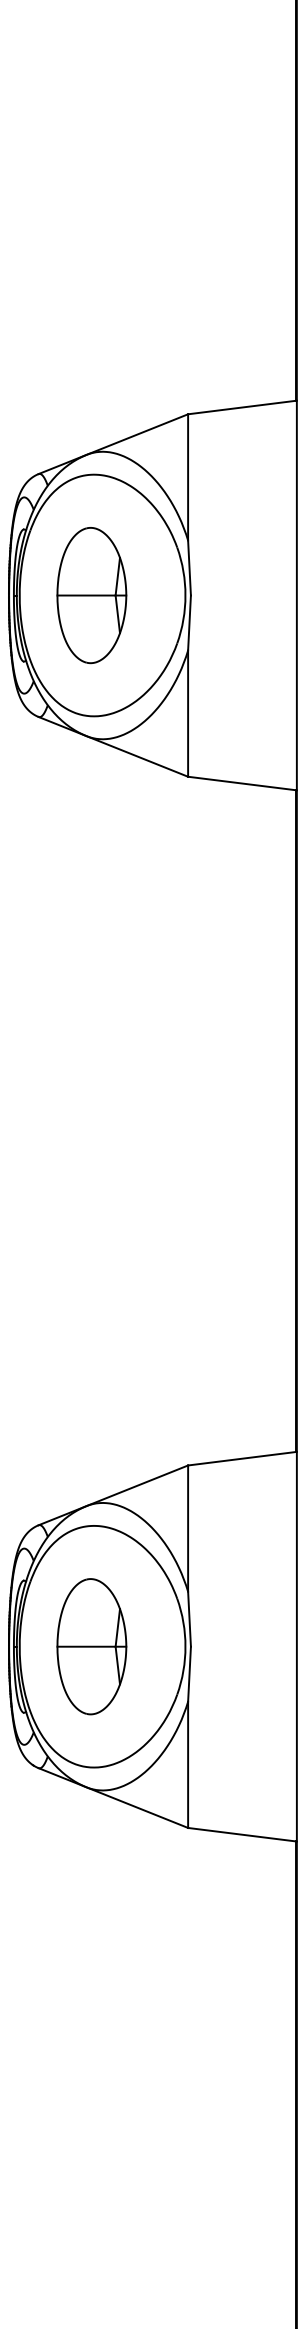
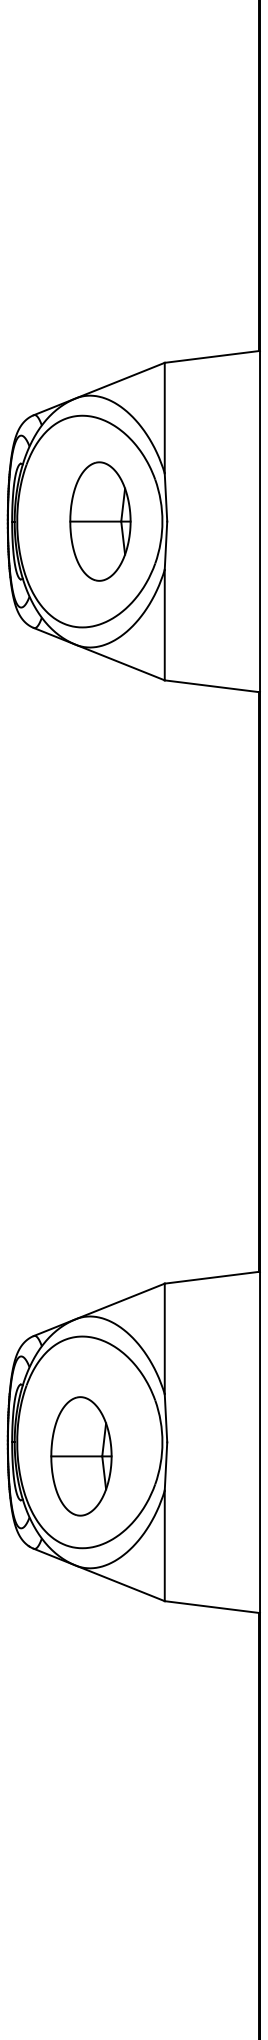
part: (91, 595) -> (100, 521), moved
part: (91, 1646) -> (81, 1456), moved

